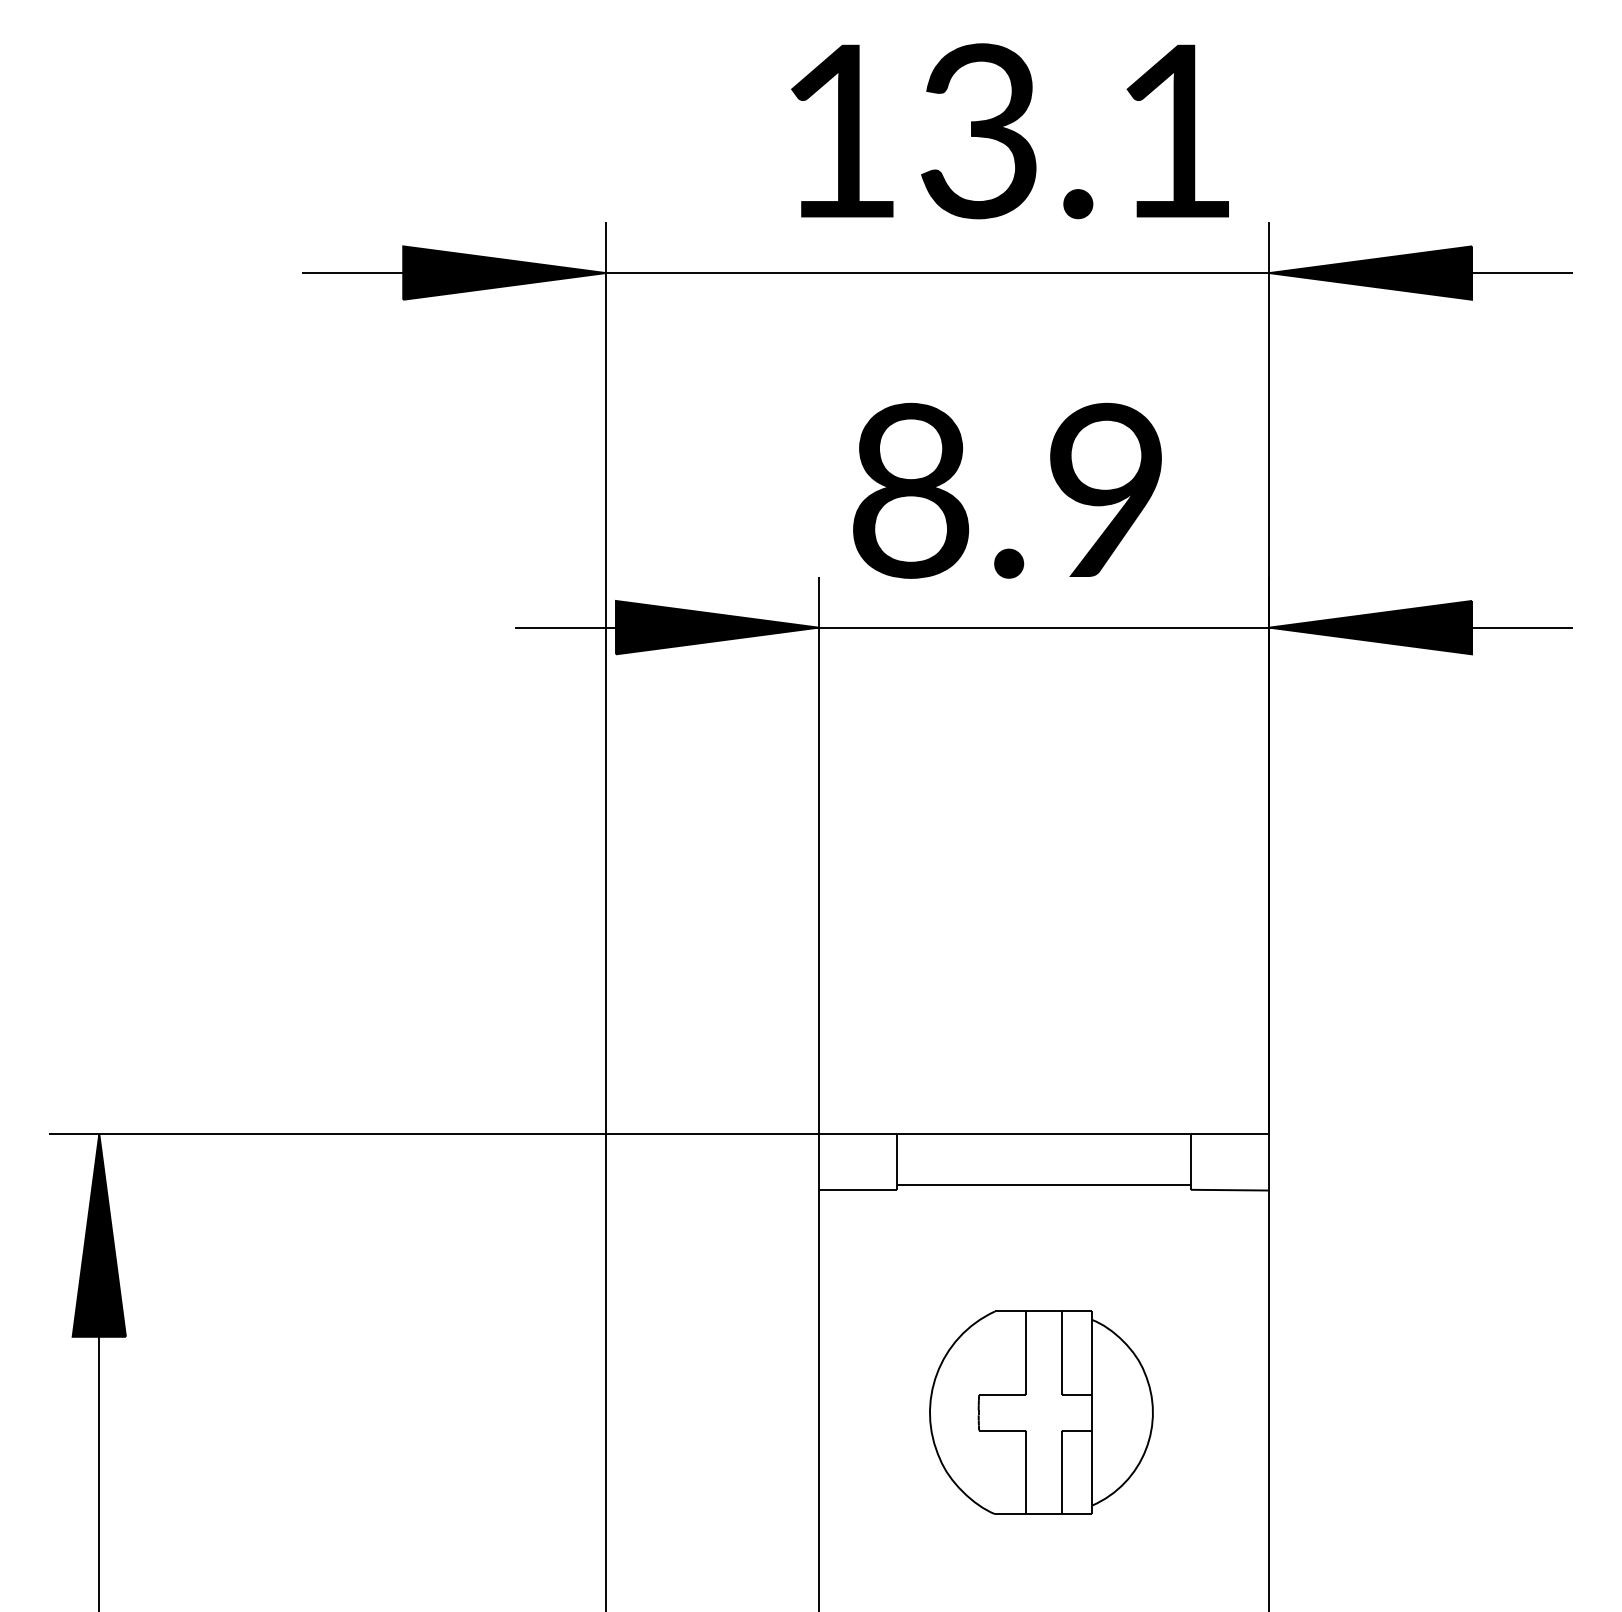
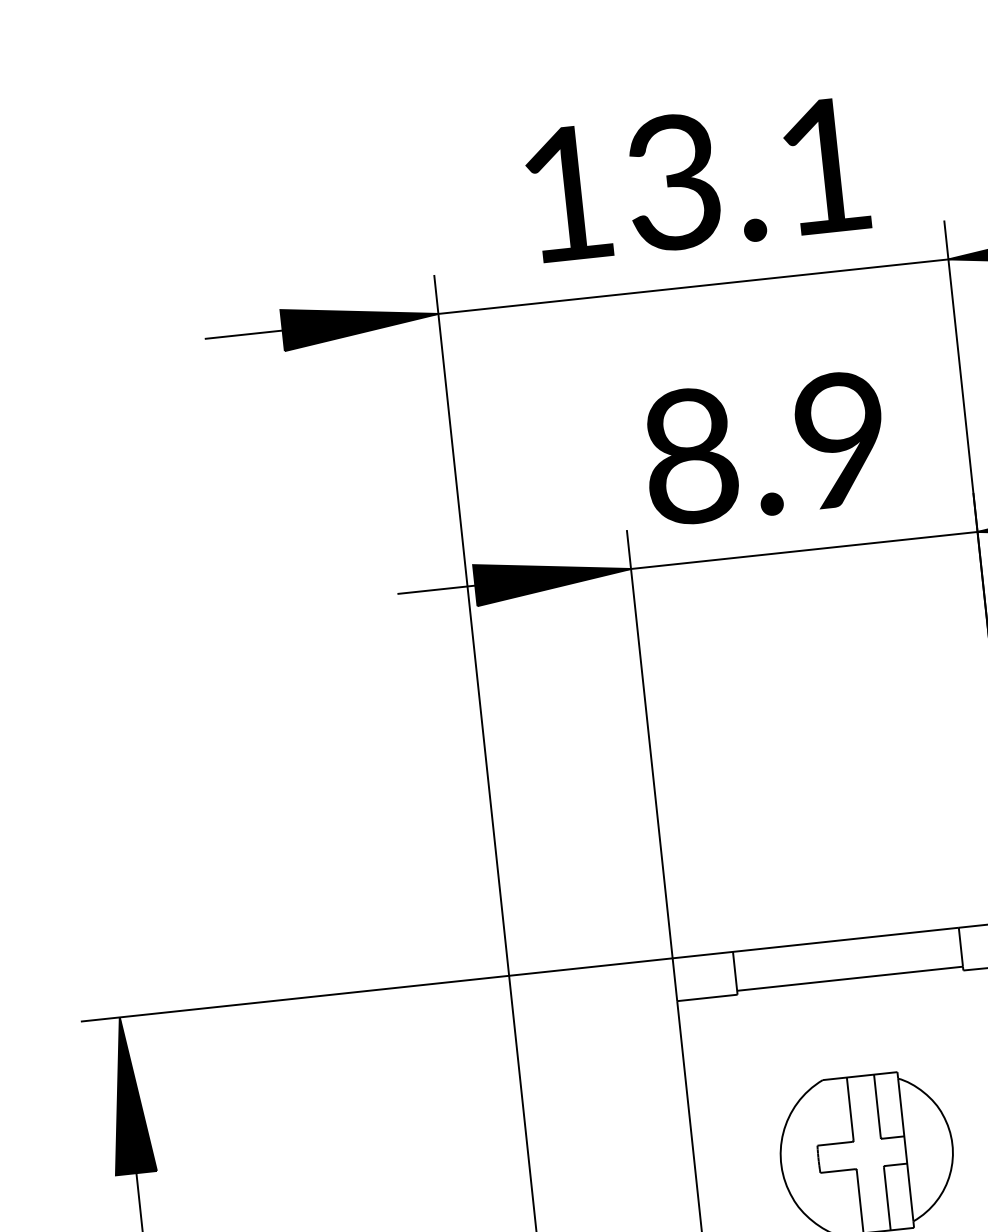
text: (1009, 131) -> (696, 180), moved

